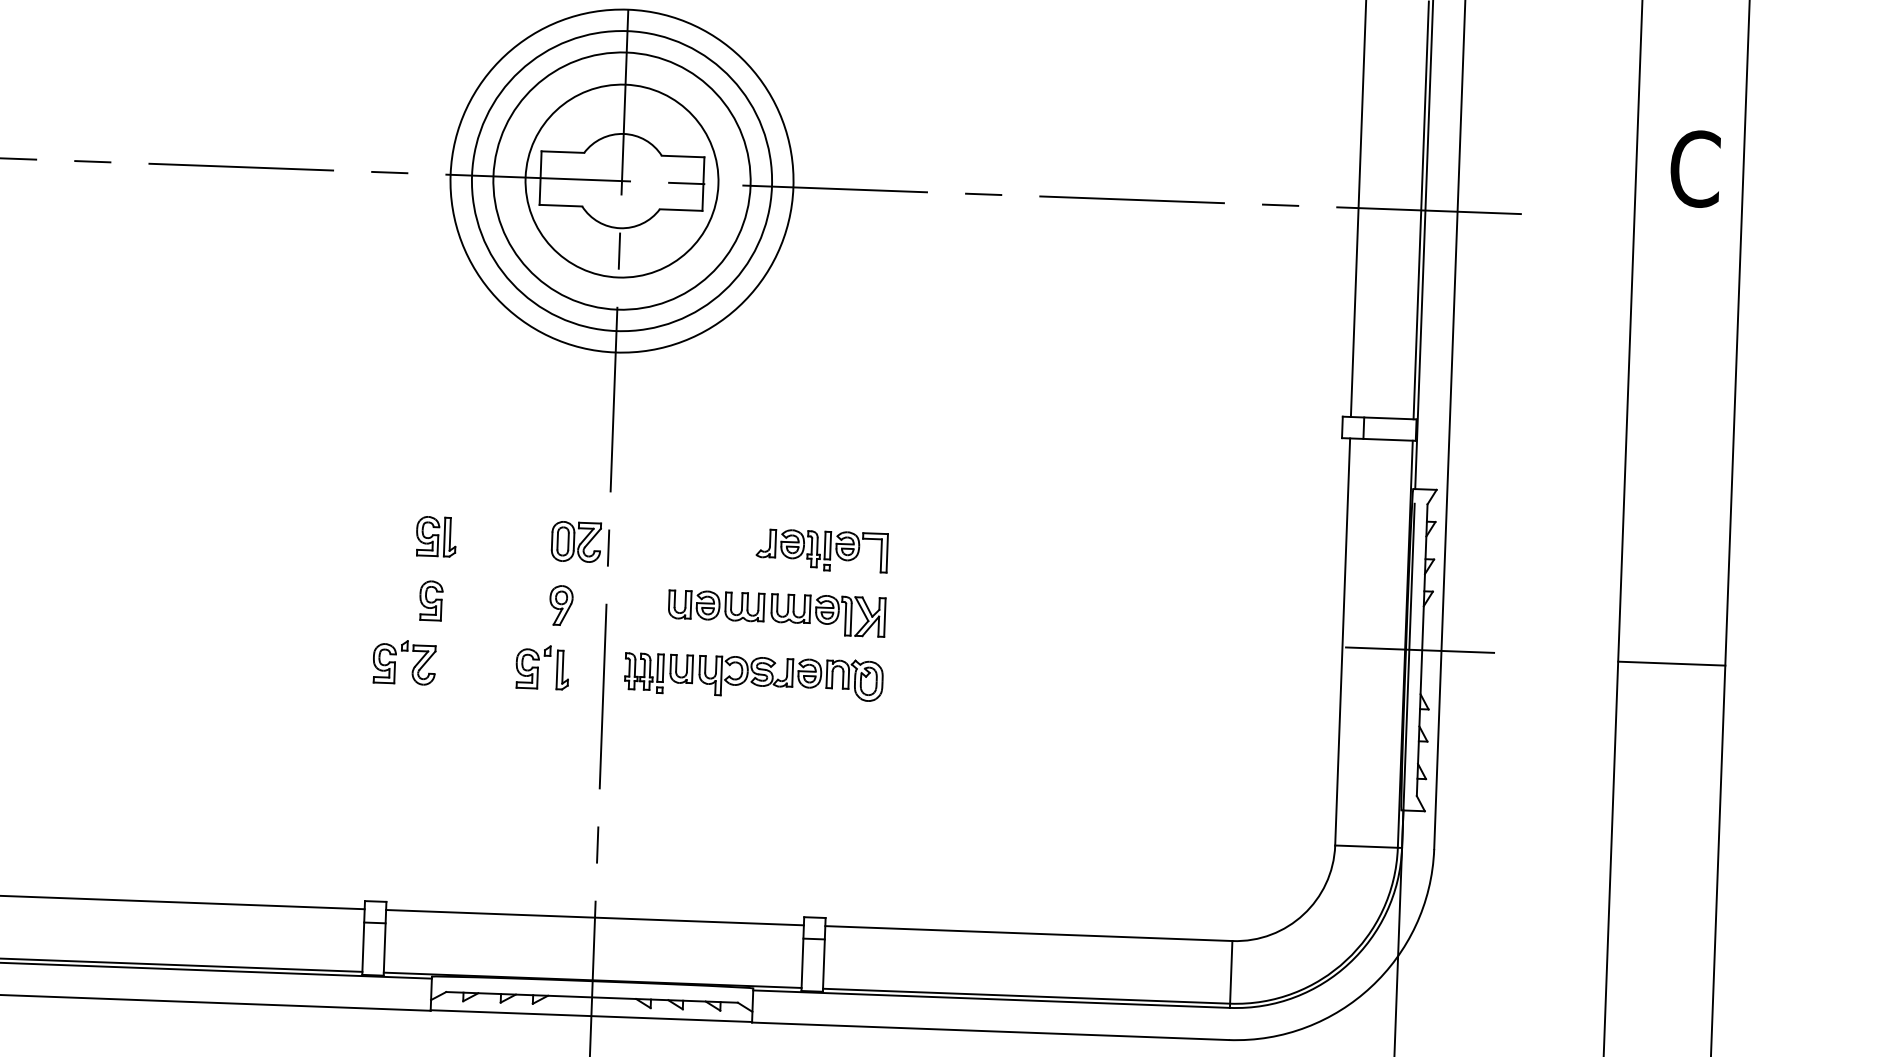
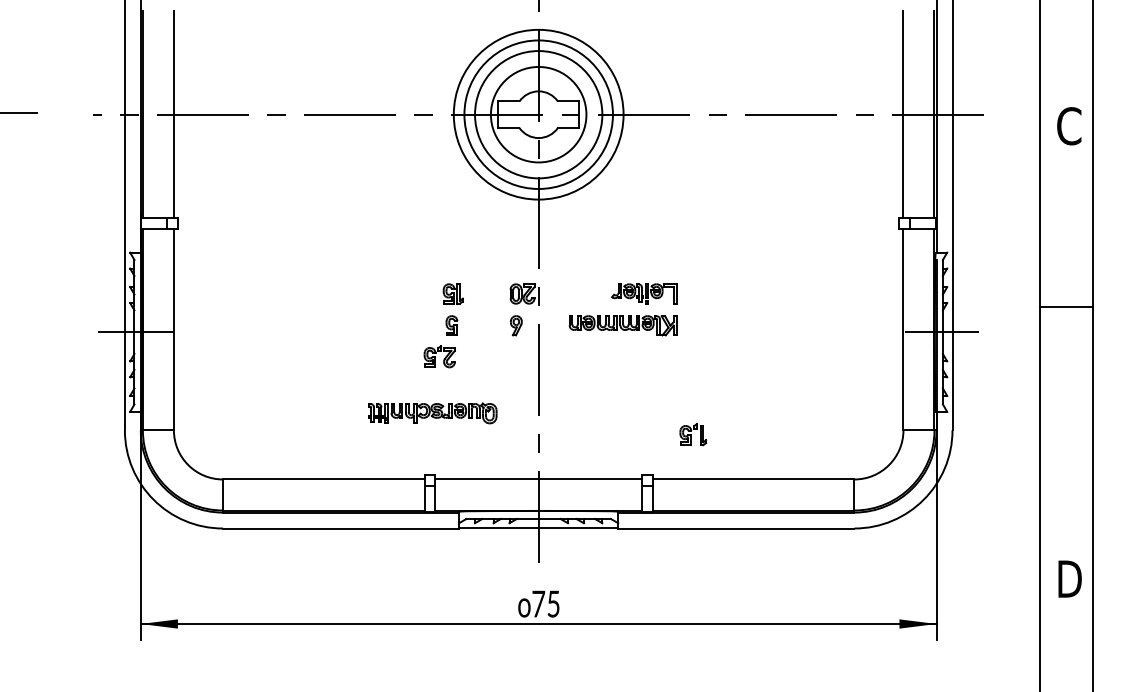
text: (1695, 169) -> (1069, 126), moved
line: (1671, 663) -> (1066, 307), moved
part: (543, 667) -> (693, 434), moved
part: (753, 676) -> (432, 413), moved

